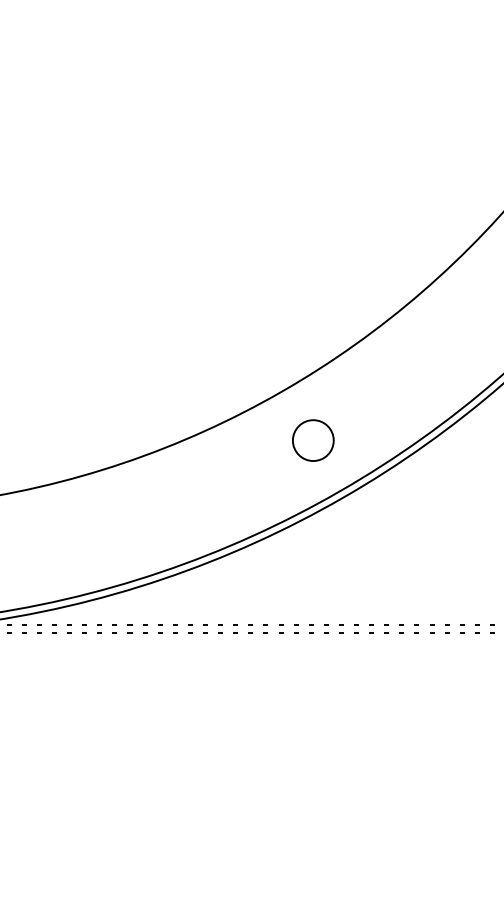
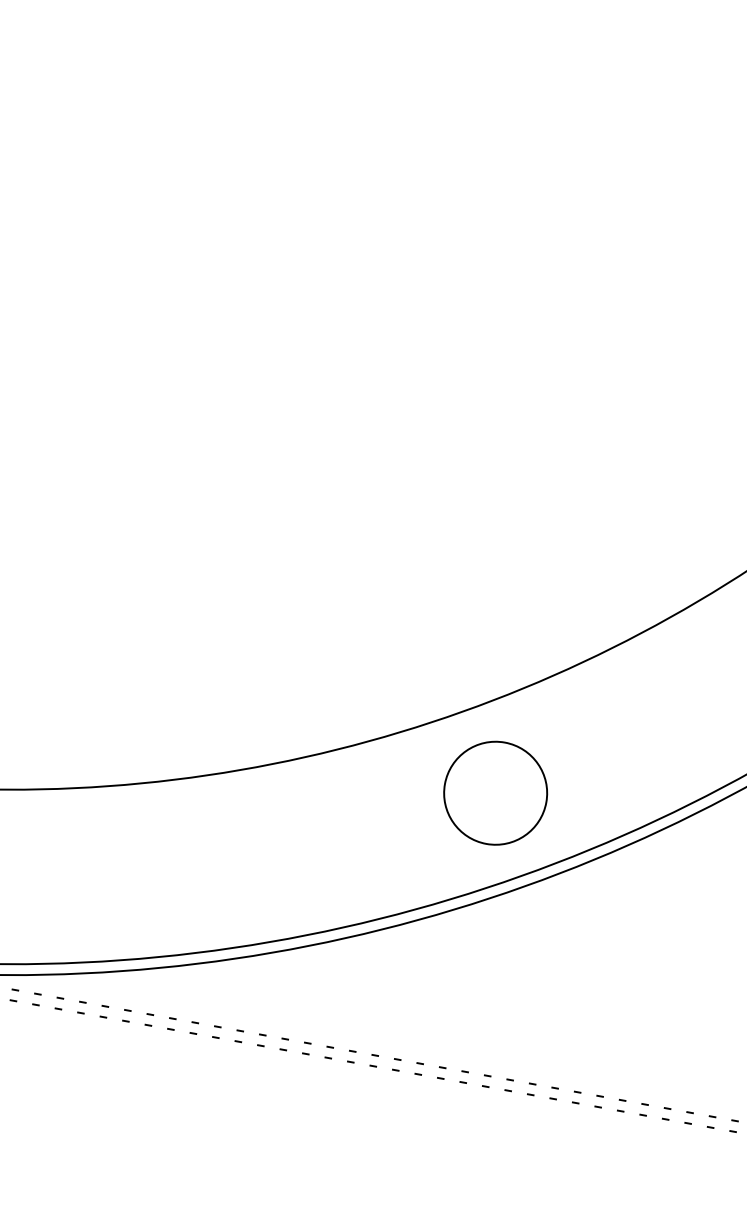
circle: (313, 440) -> (496, 793), size x1.67

